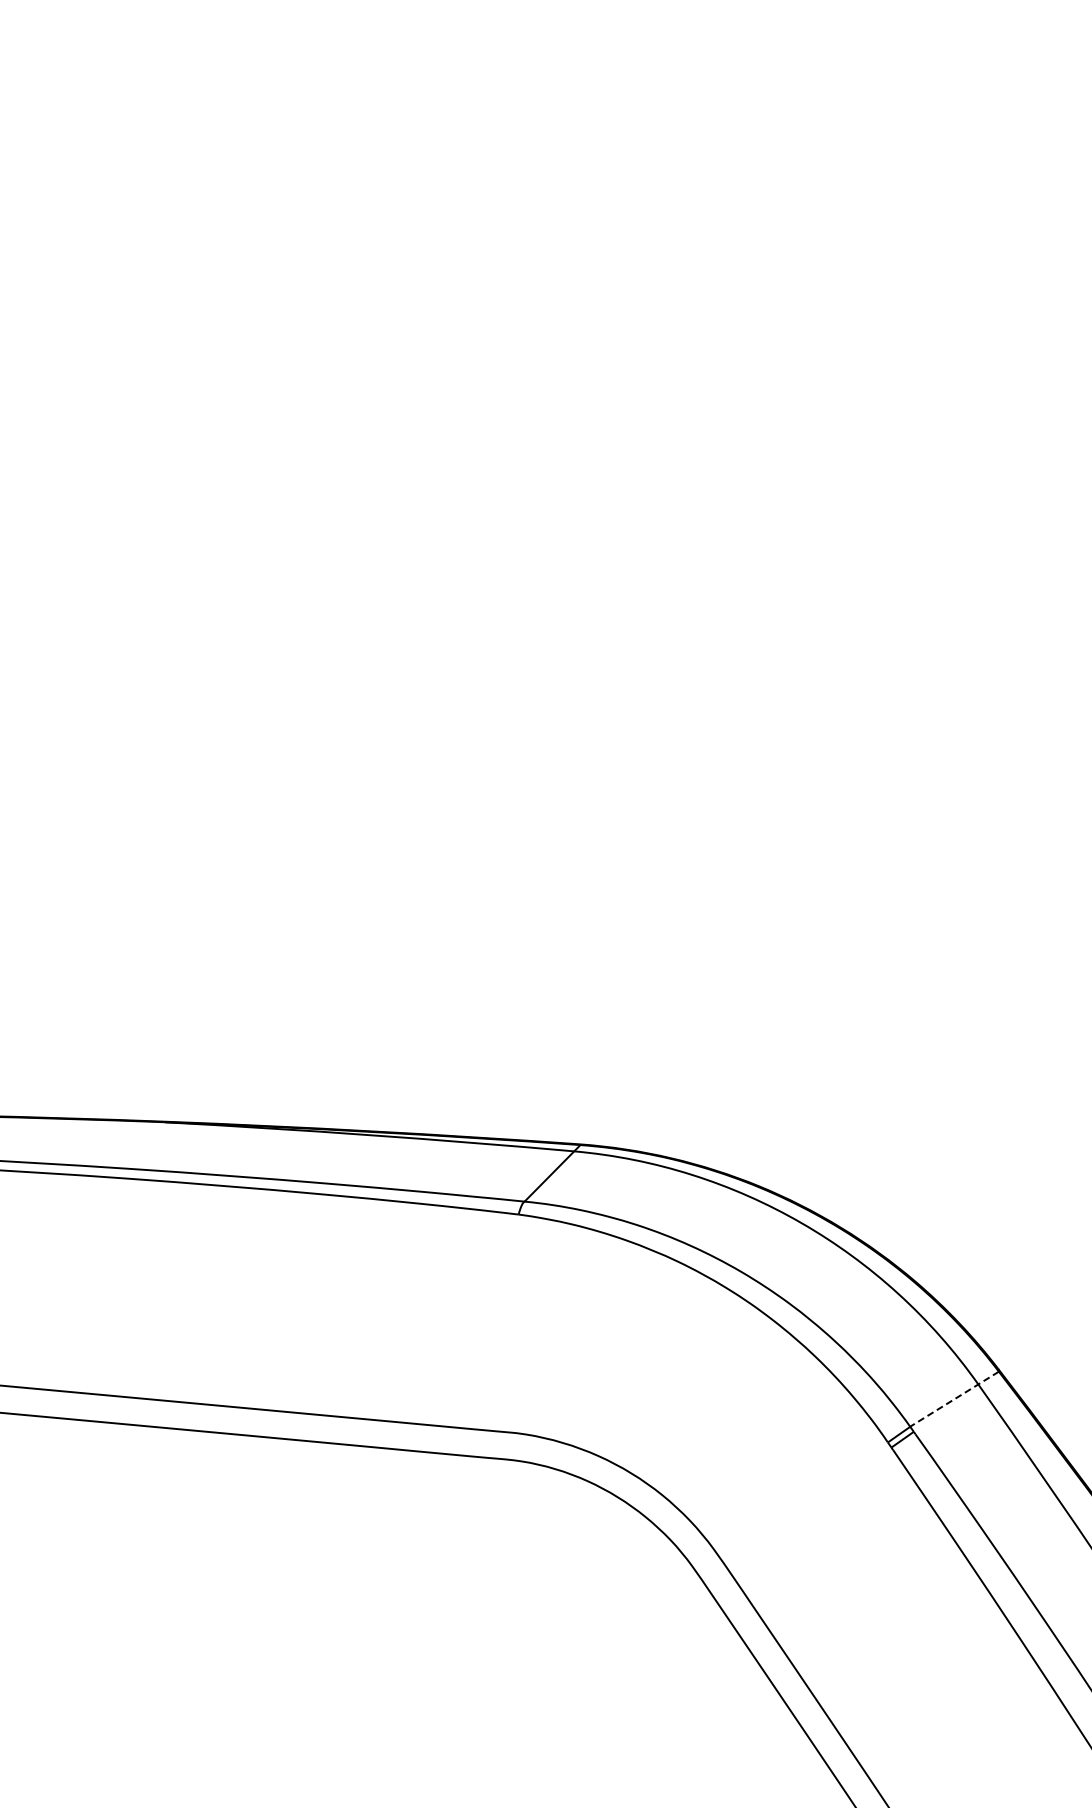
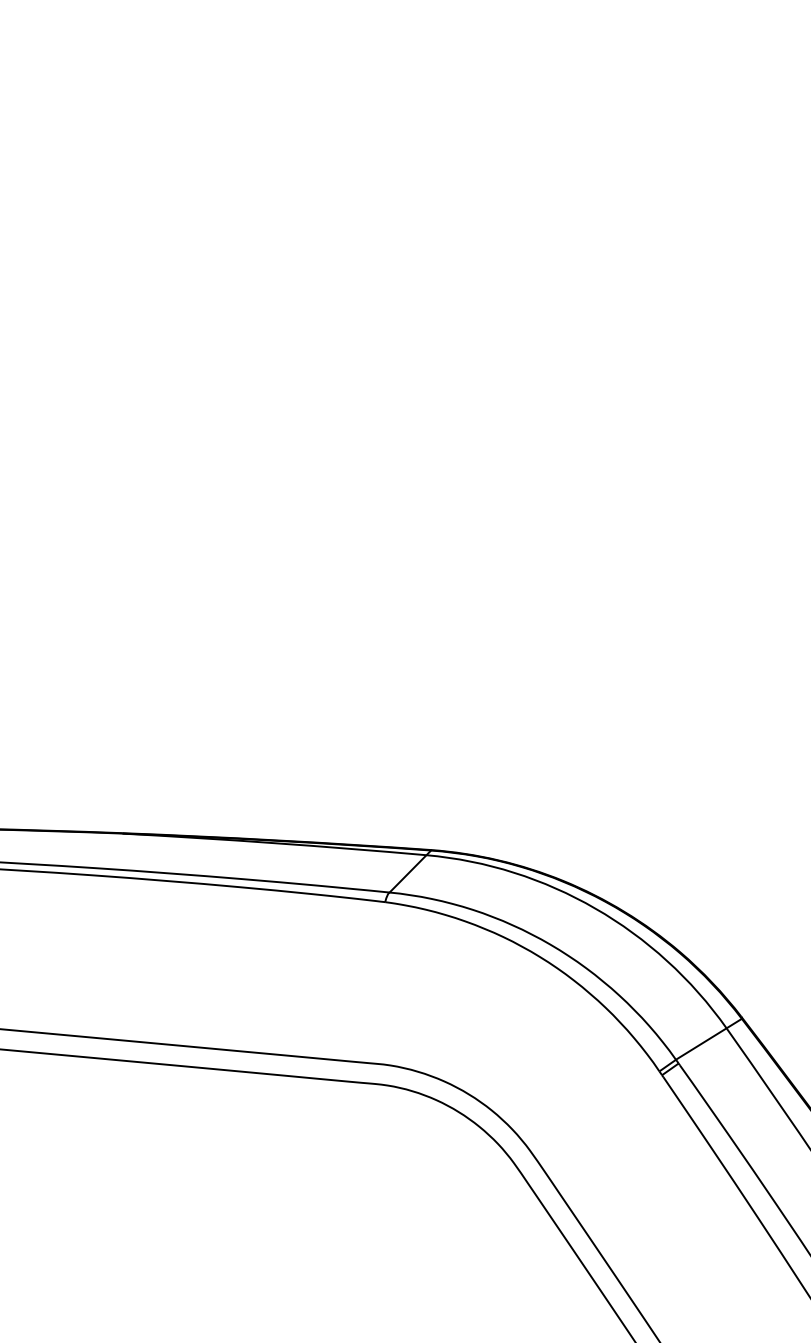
line: (954, 1399) -> (708, 1039), dashed -> solid

